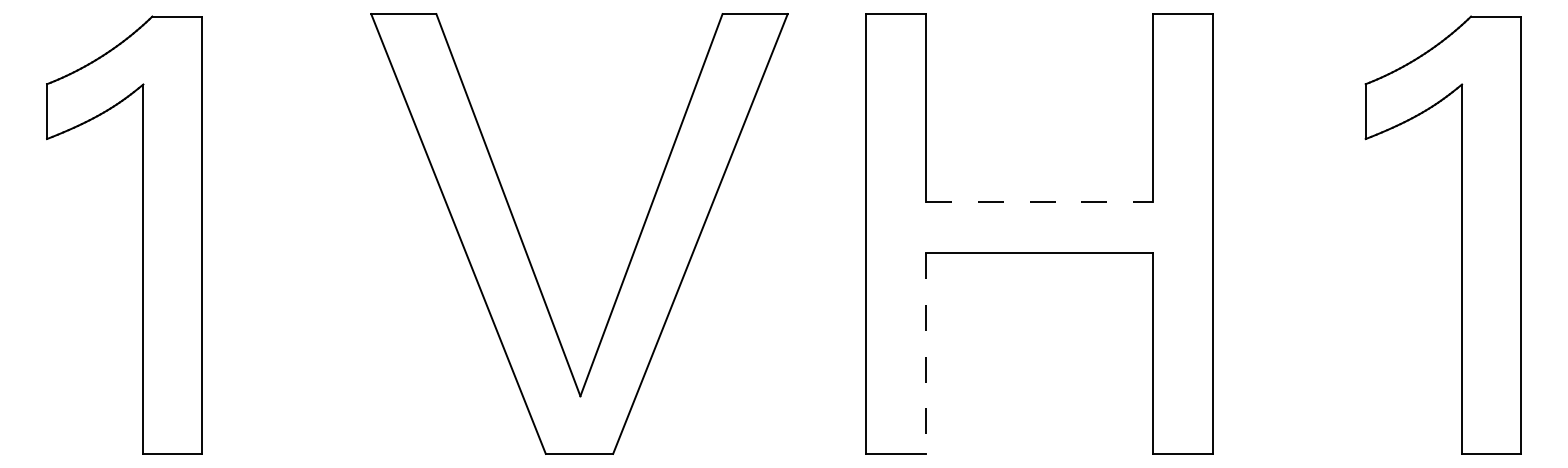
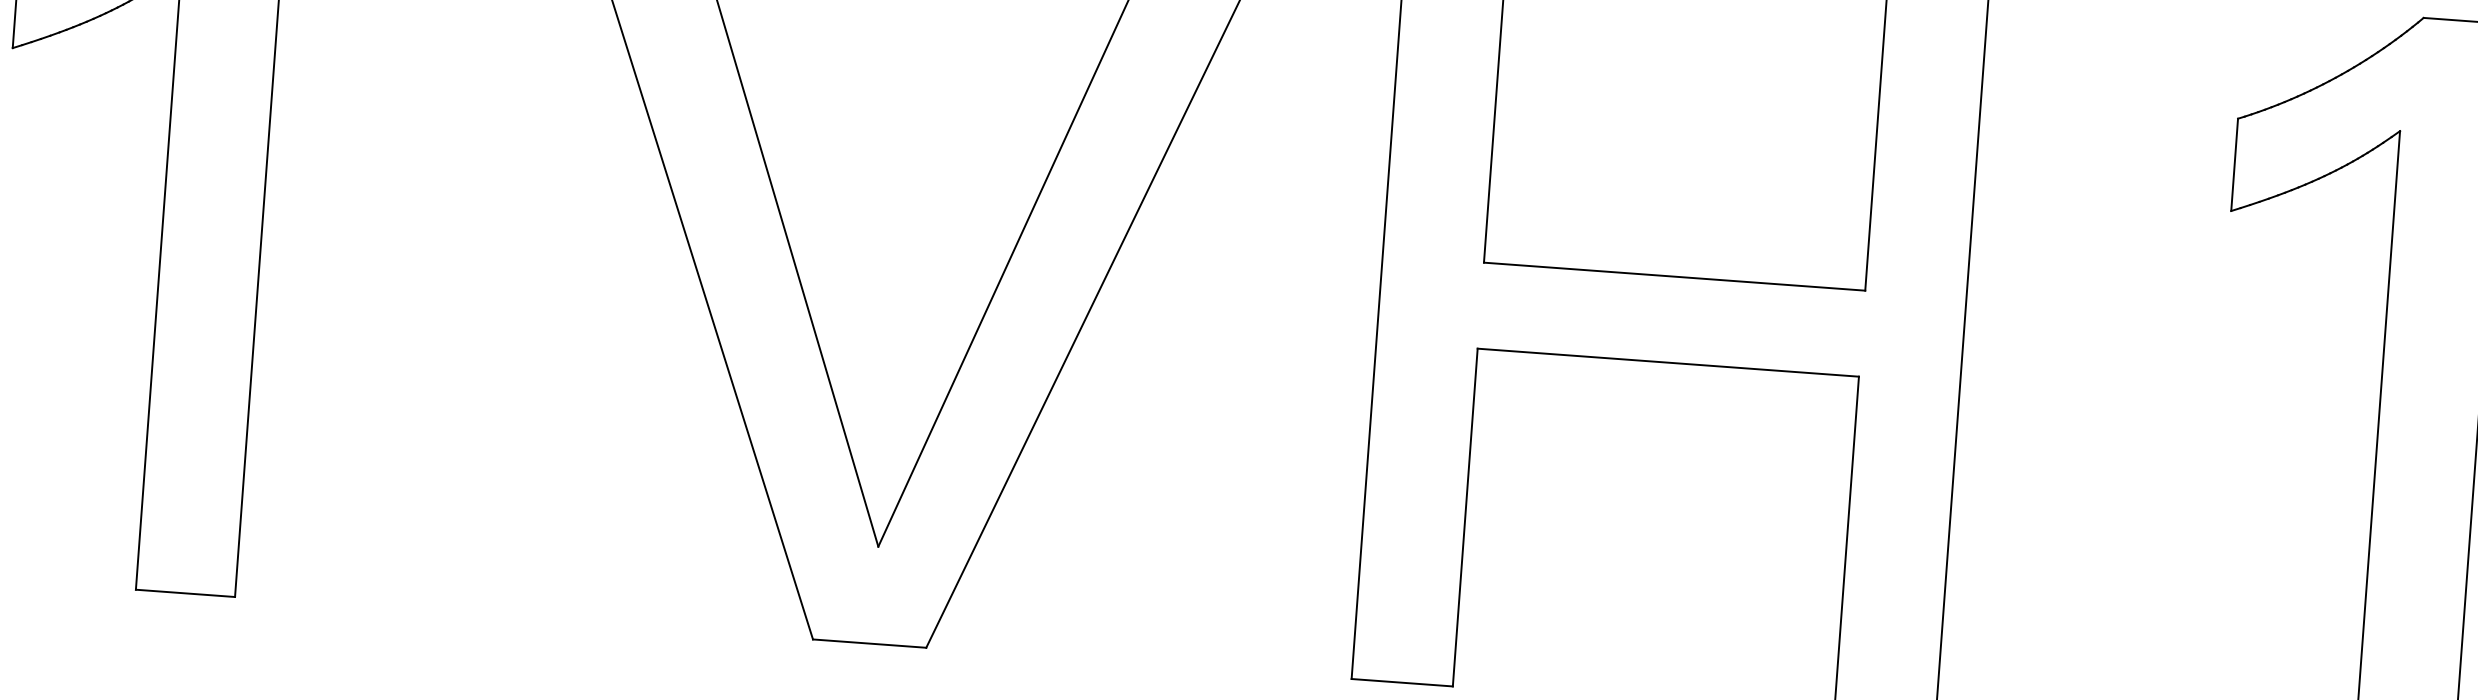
line: (1039, 202) -> (1674, 277), dashed -> solid
line: (926, 354) -> (1465, 519), dashed -> solid

